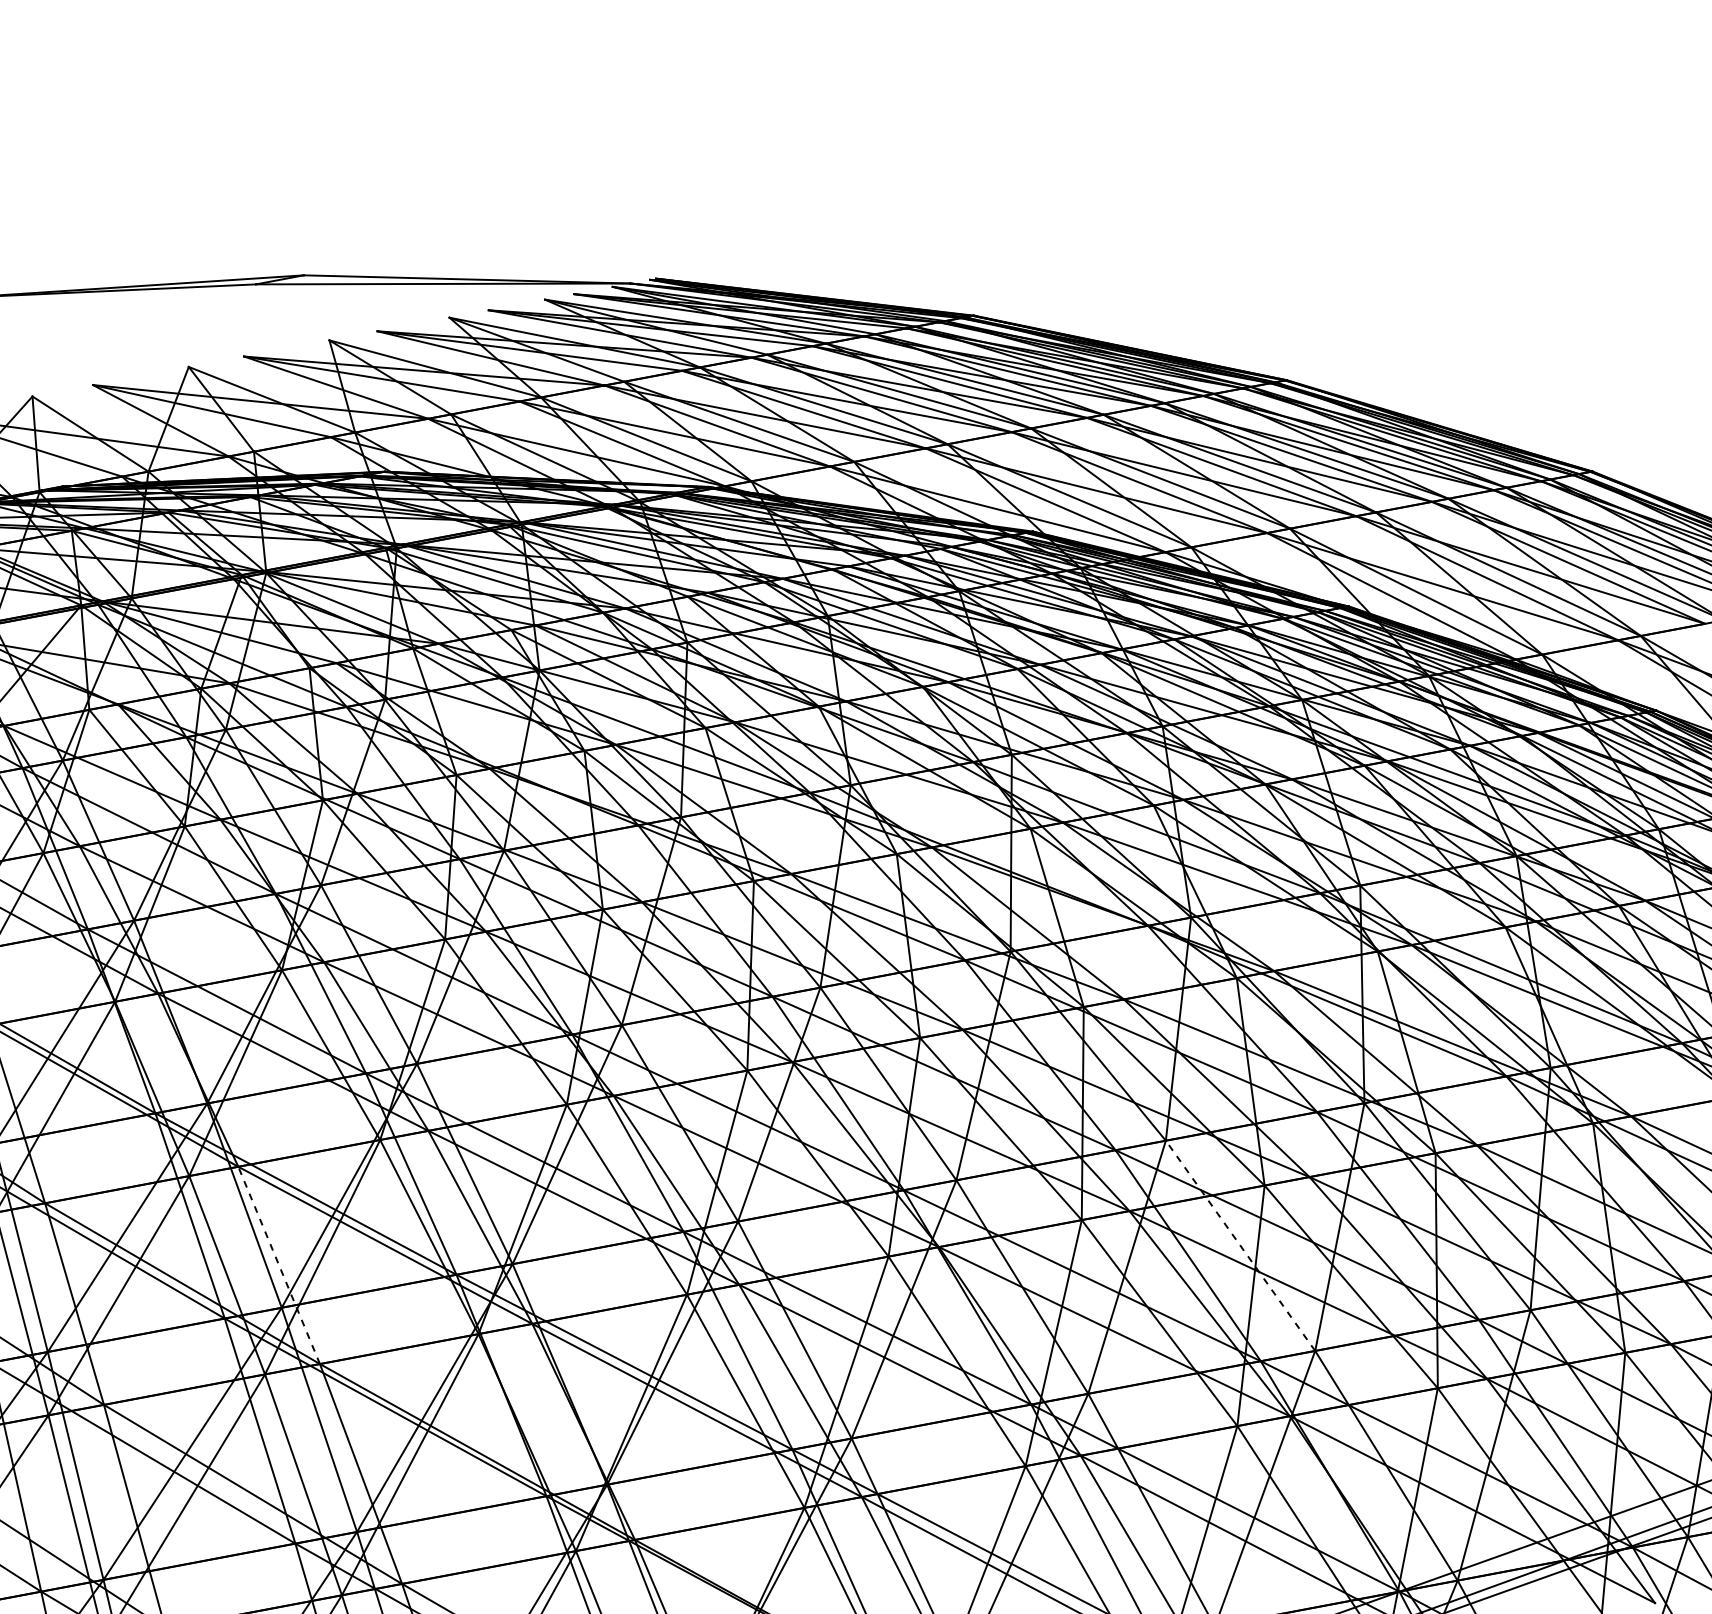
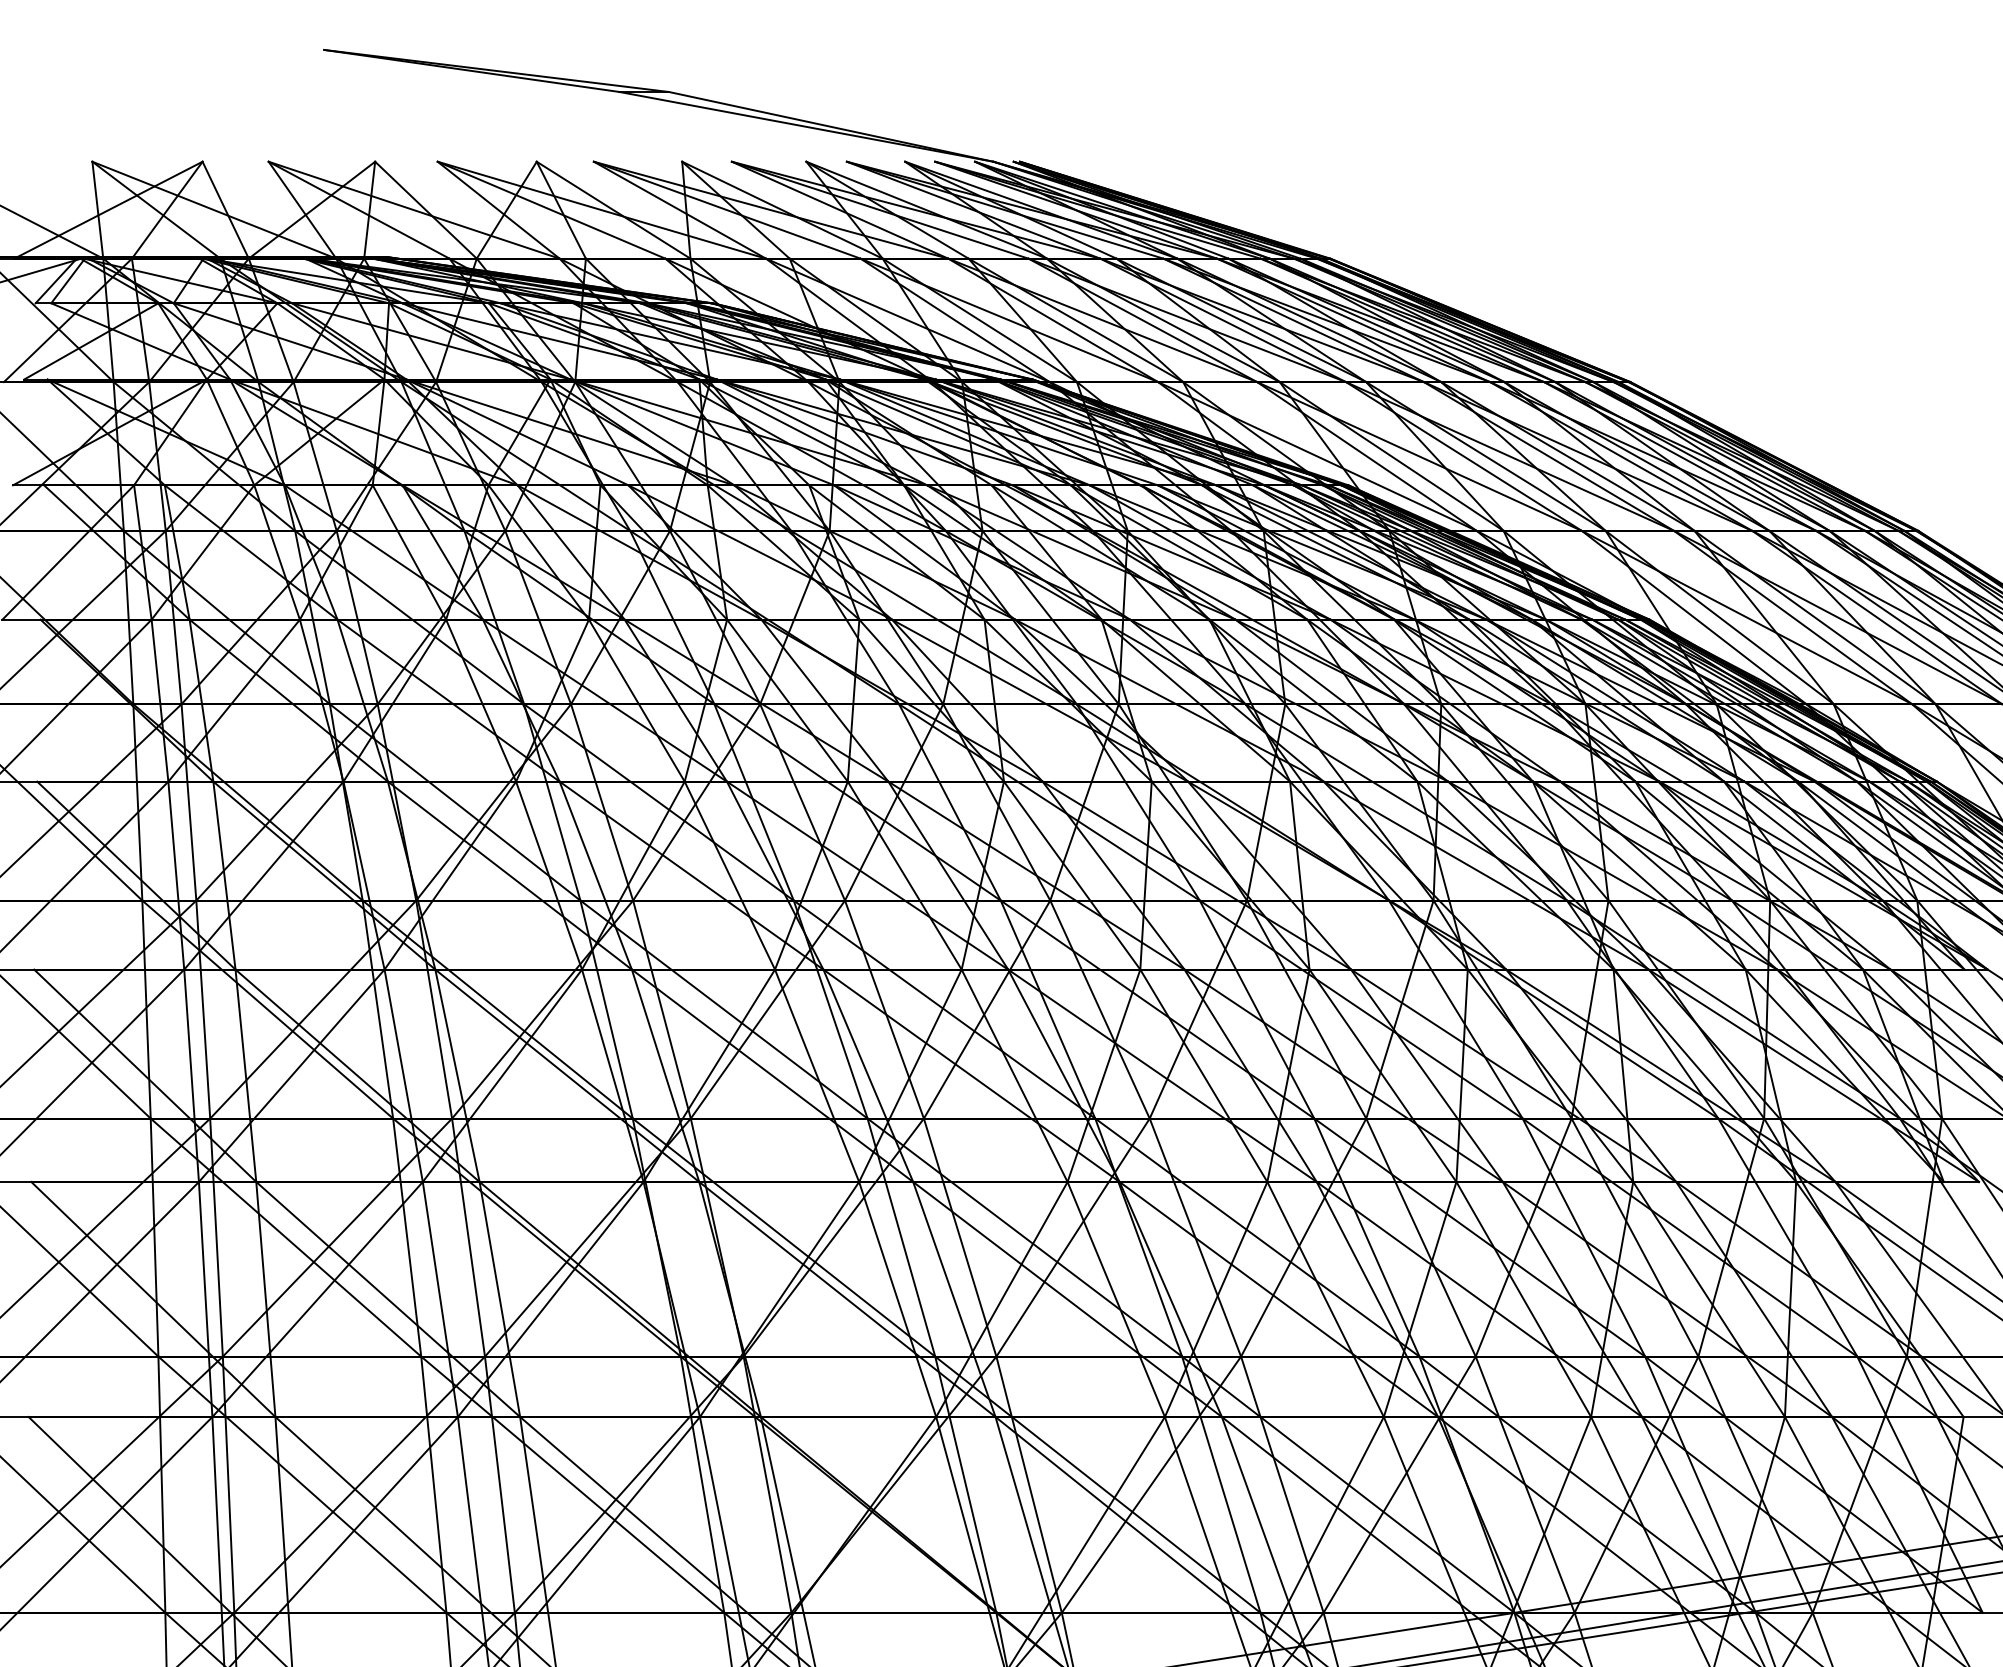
line: (1240, 1245) -> (1420, 1237), dashed -> solid
line: (279, 1265) -> (457, 1075), dashed -> solid

